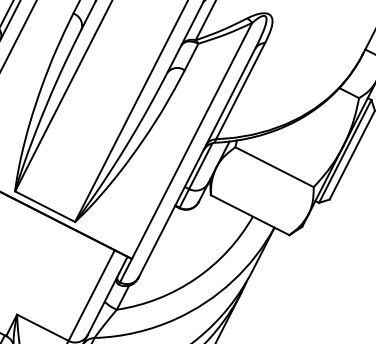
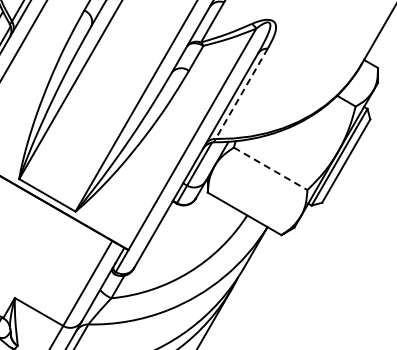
line: (240, 91) -> (241, 94), solid -> dashed
line: (275, 167) -> (271, 169), solid -> dashed

